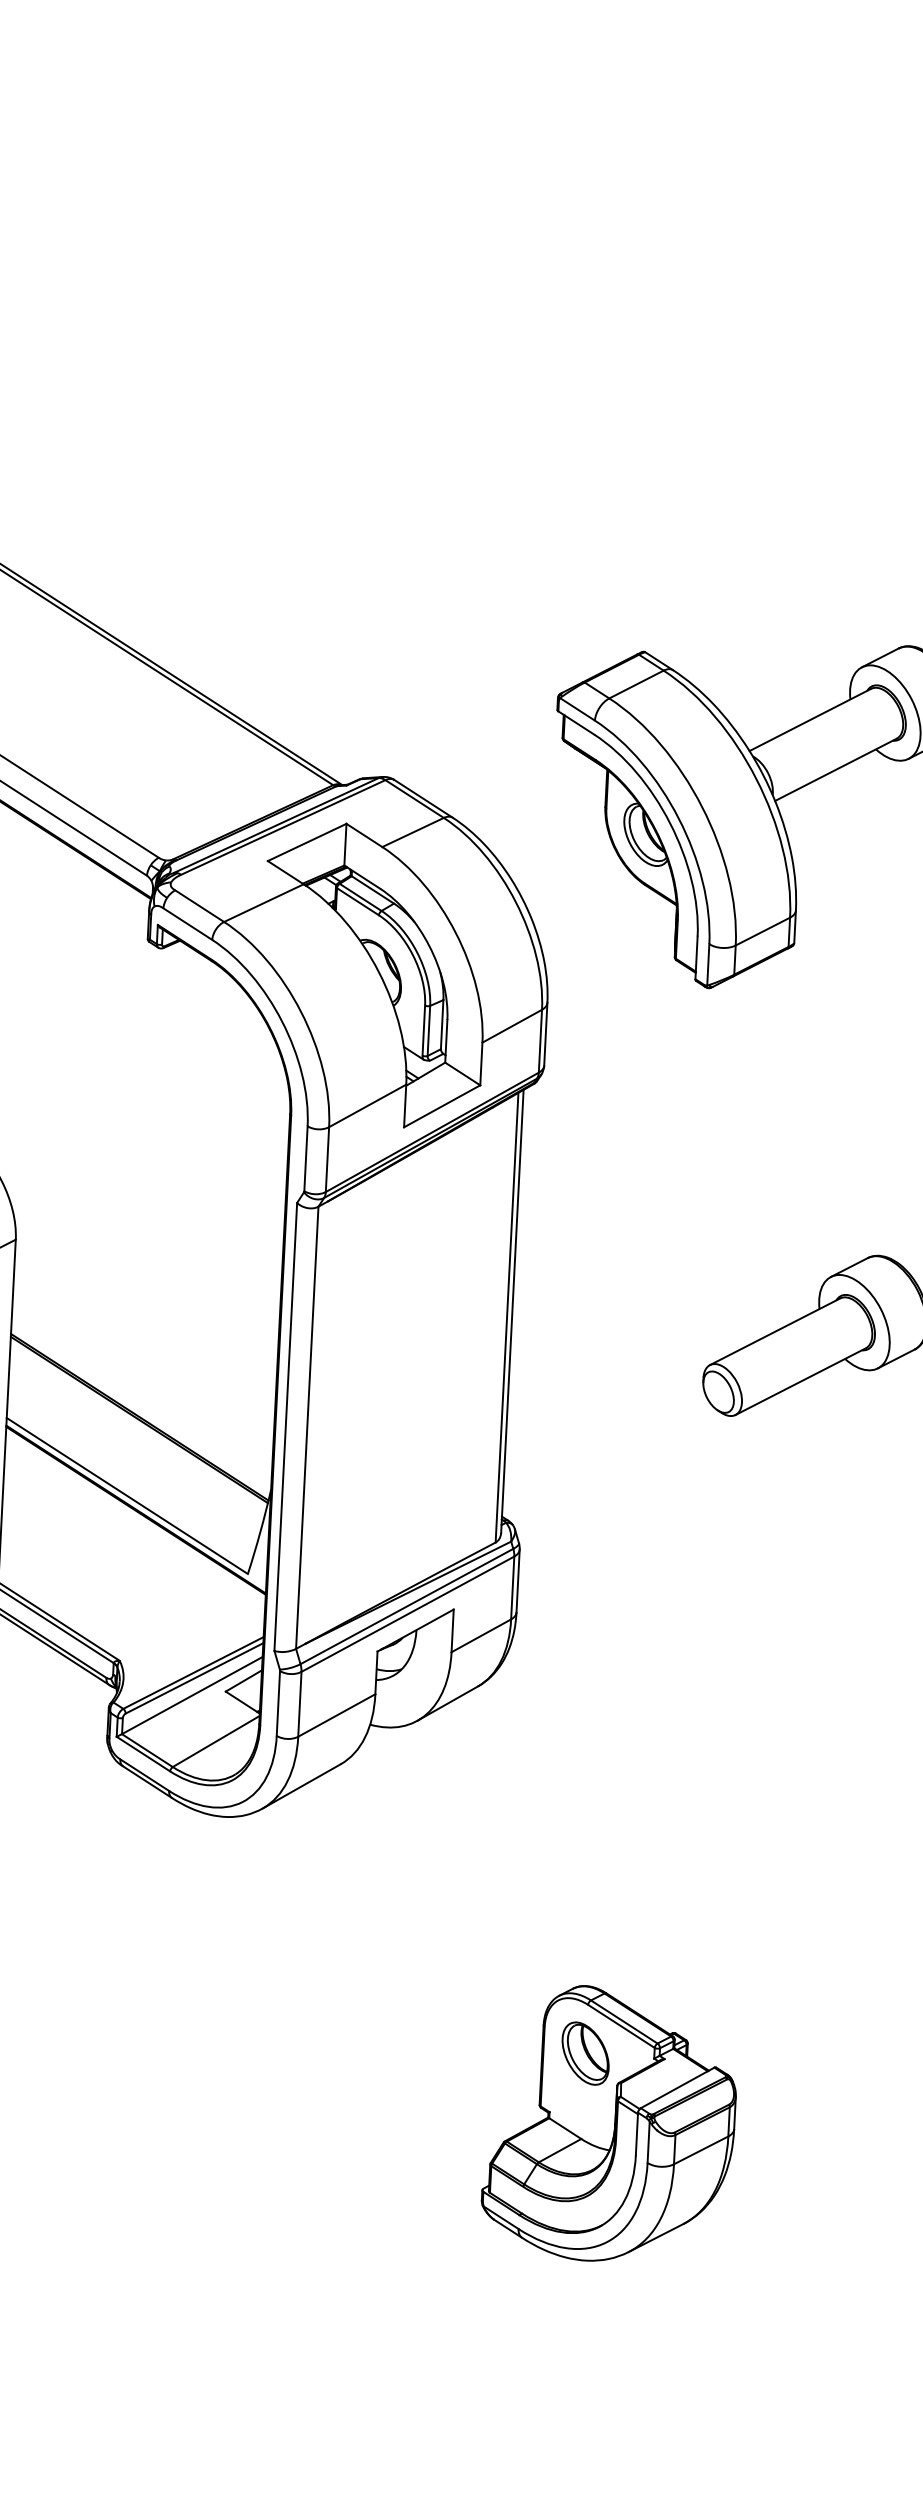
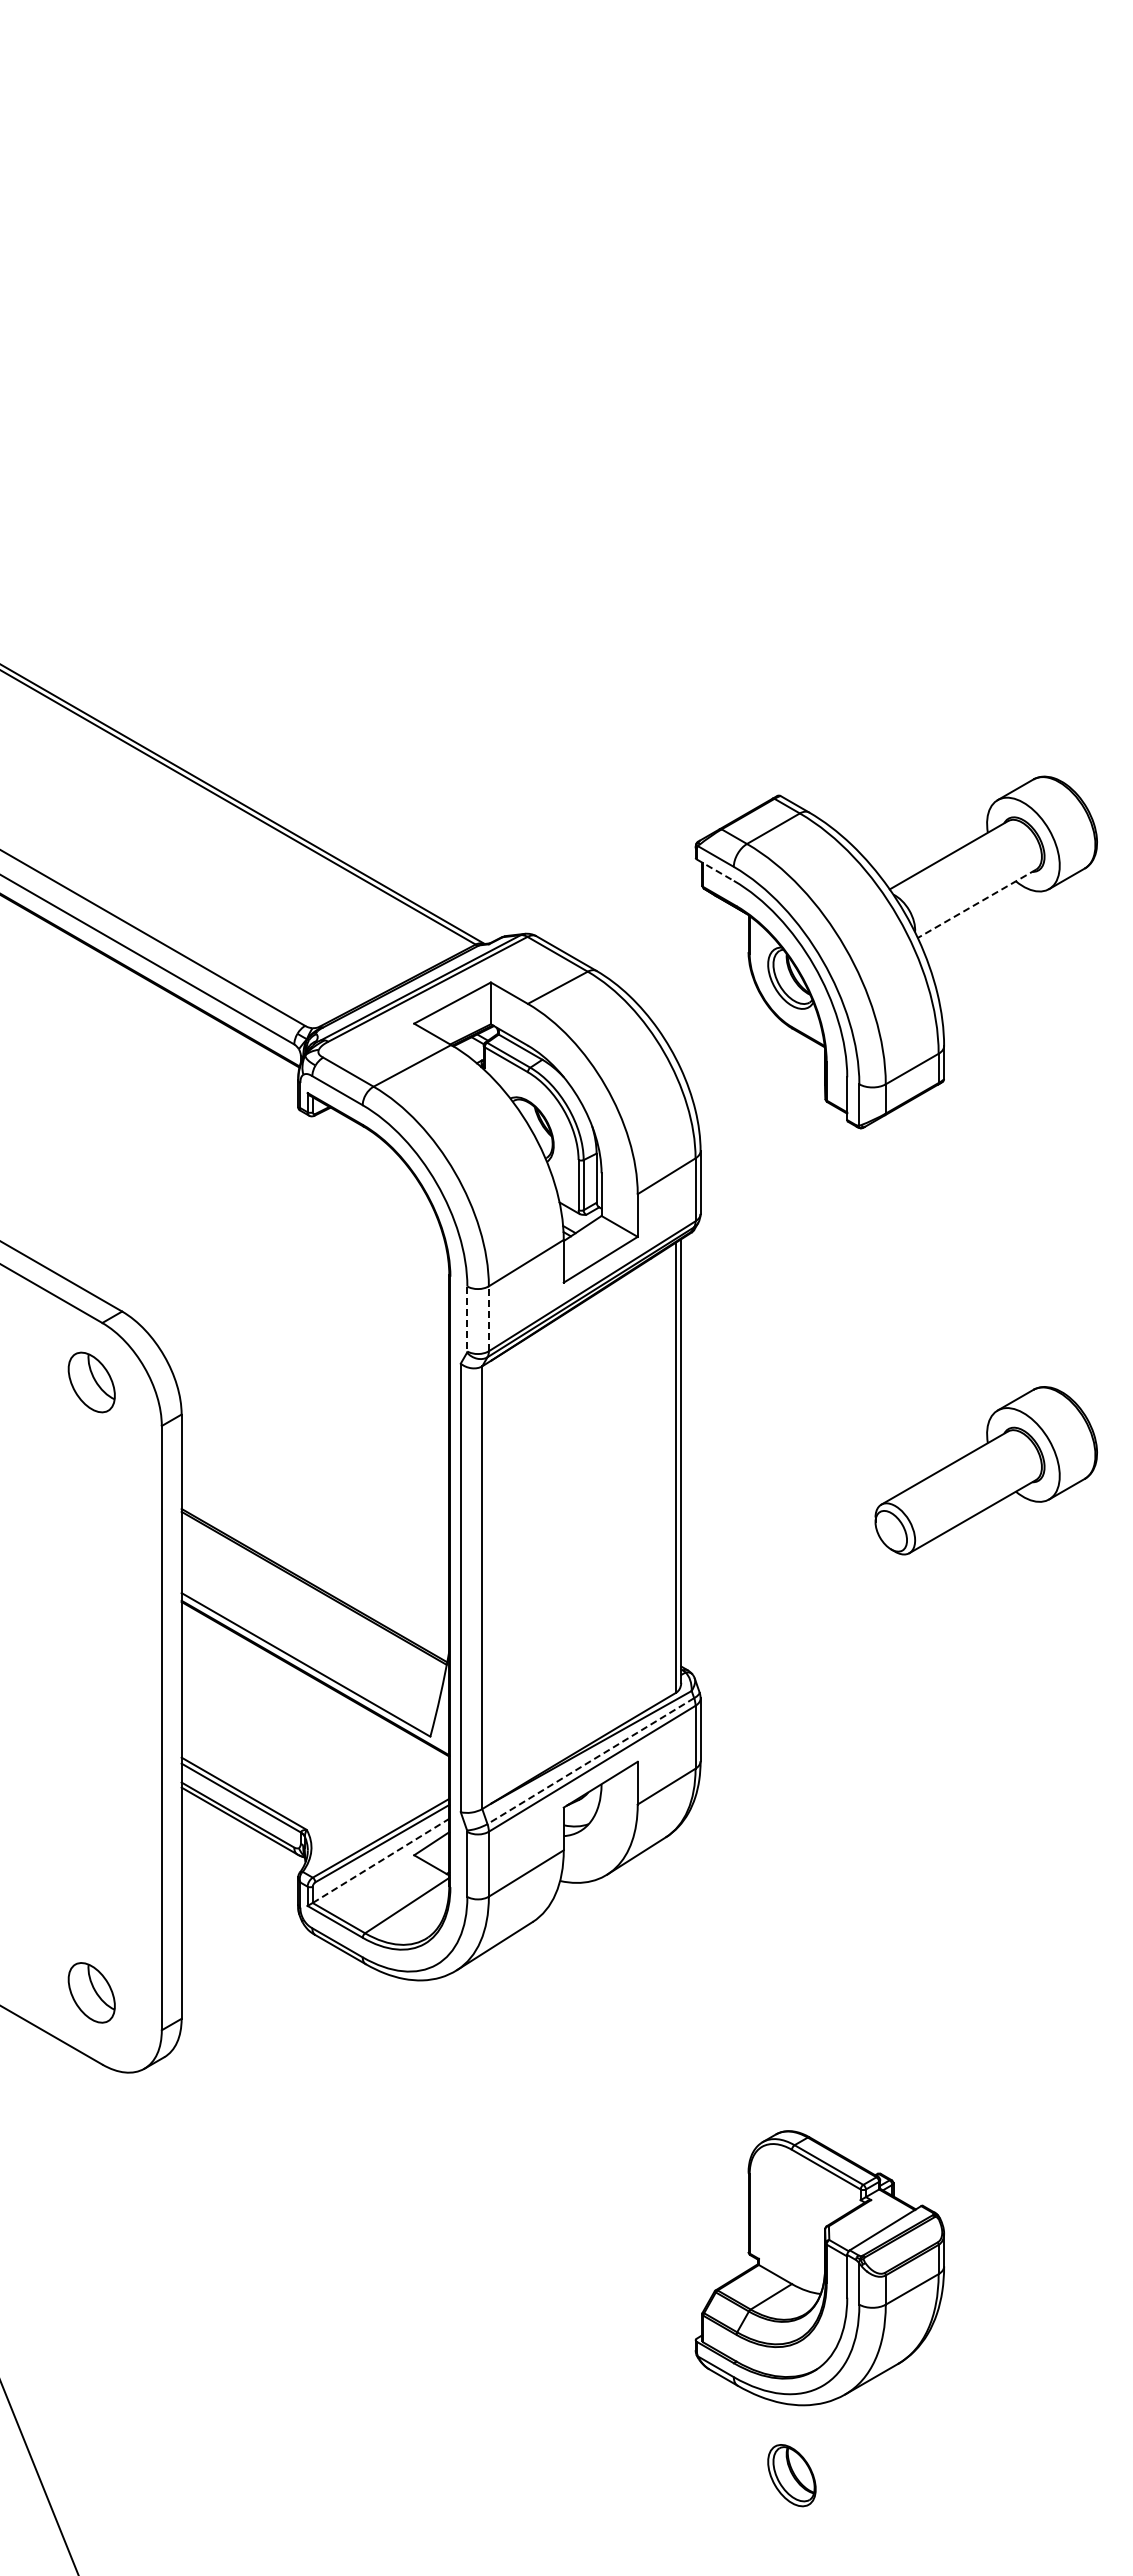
line: (576, 723) -> (715, 870), solid -> dashed
line: (835, 770) -> (976, 904), solid -> dashed
line: (306, 1159) -> (467, 1319), solid -> dashed
line: (327, 1159) -> (488, 1318), solid -> dashed
line: (406, 1606) -> (590, 1761), solid -> dashed
line: (192, 1695) -> (381, 1860), solid -> dashed
part: (585, 2053) -> (791, 2475), moved

